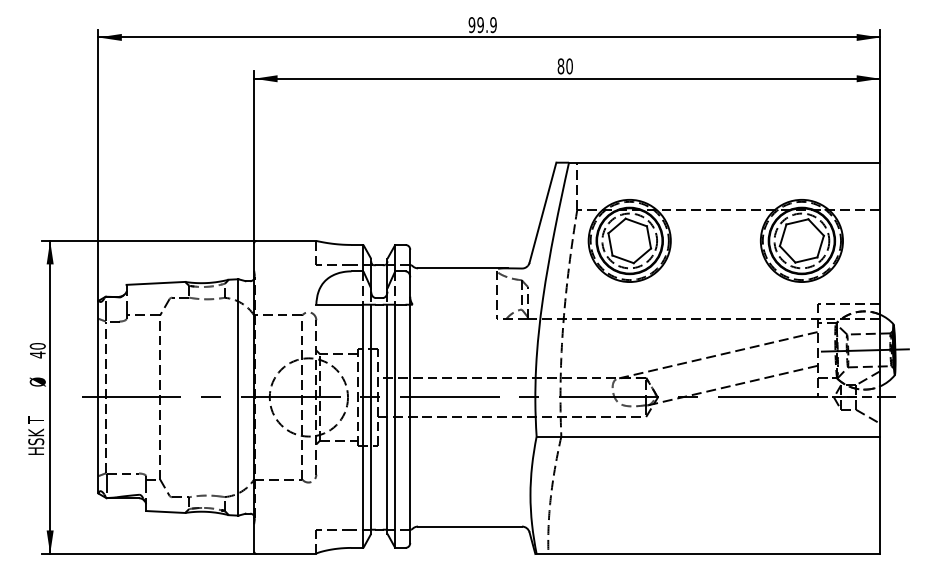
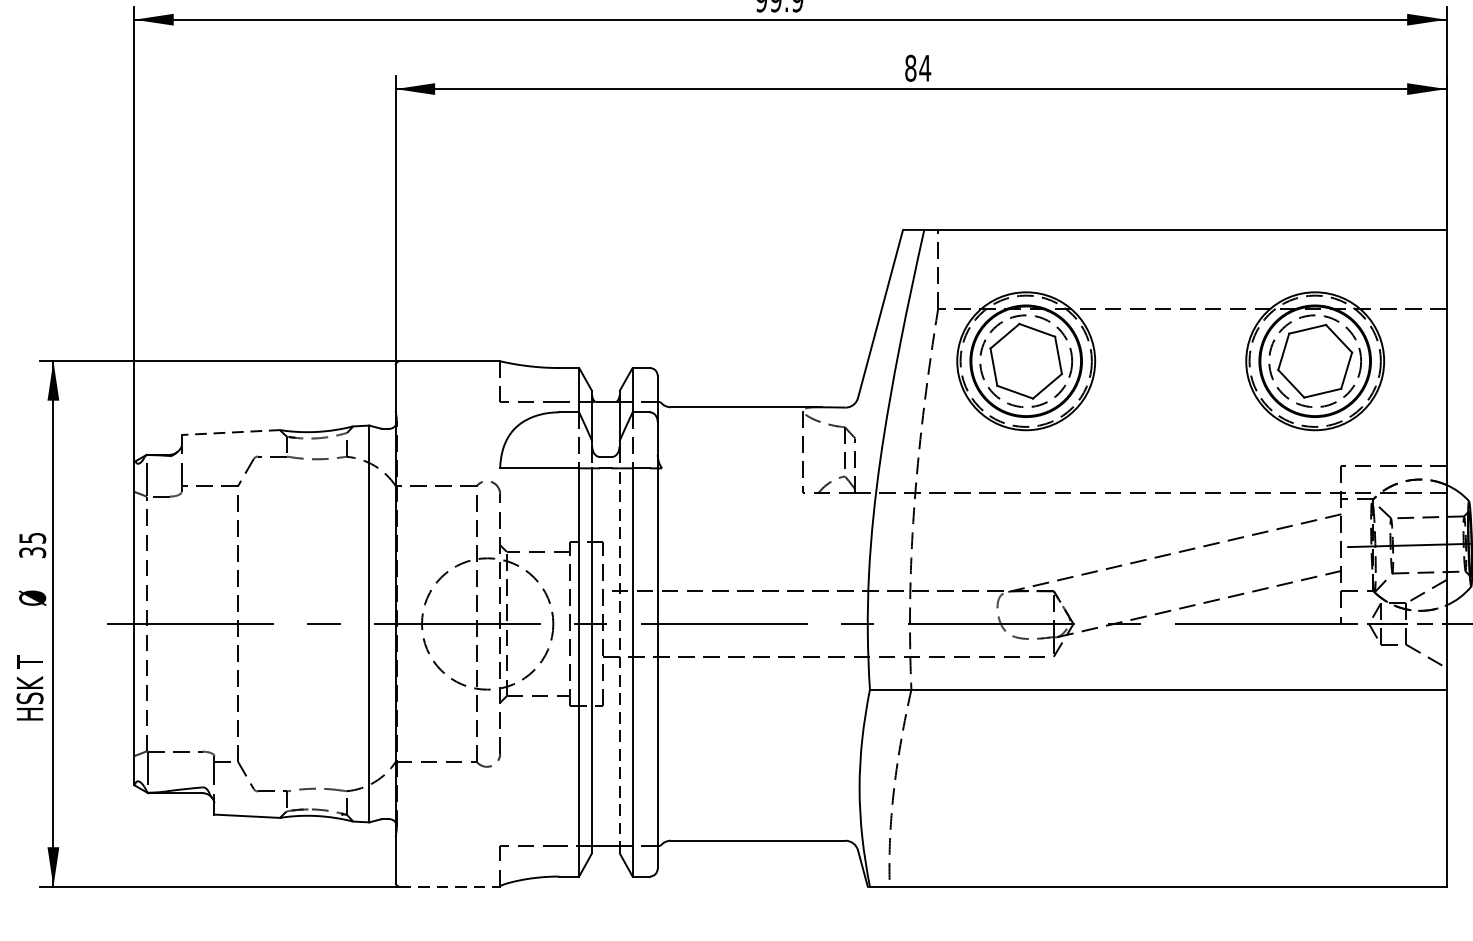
text: (569, 66) -> (925, 68), 80 -> 84
line: (156, 283) -> (231, 432), solid -> dashed
text: (37, 350) -> (32, 545), 40 -> 35
line: (387, 419) -> (619, 660), solid -> dashed
line: (286, 553) -> (450, 885), solid -> dashed

